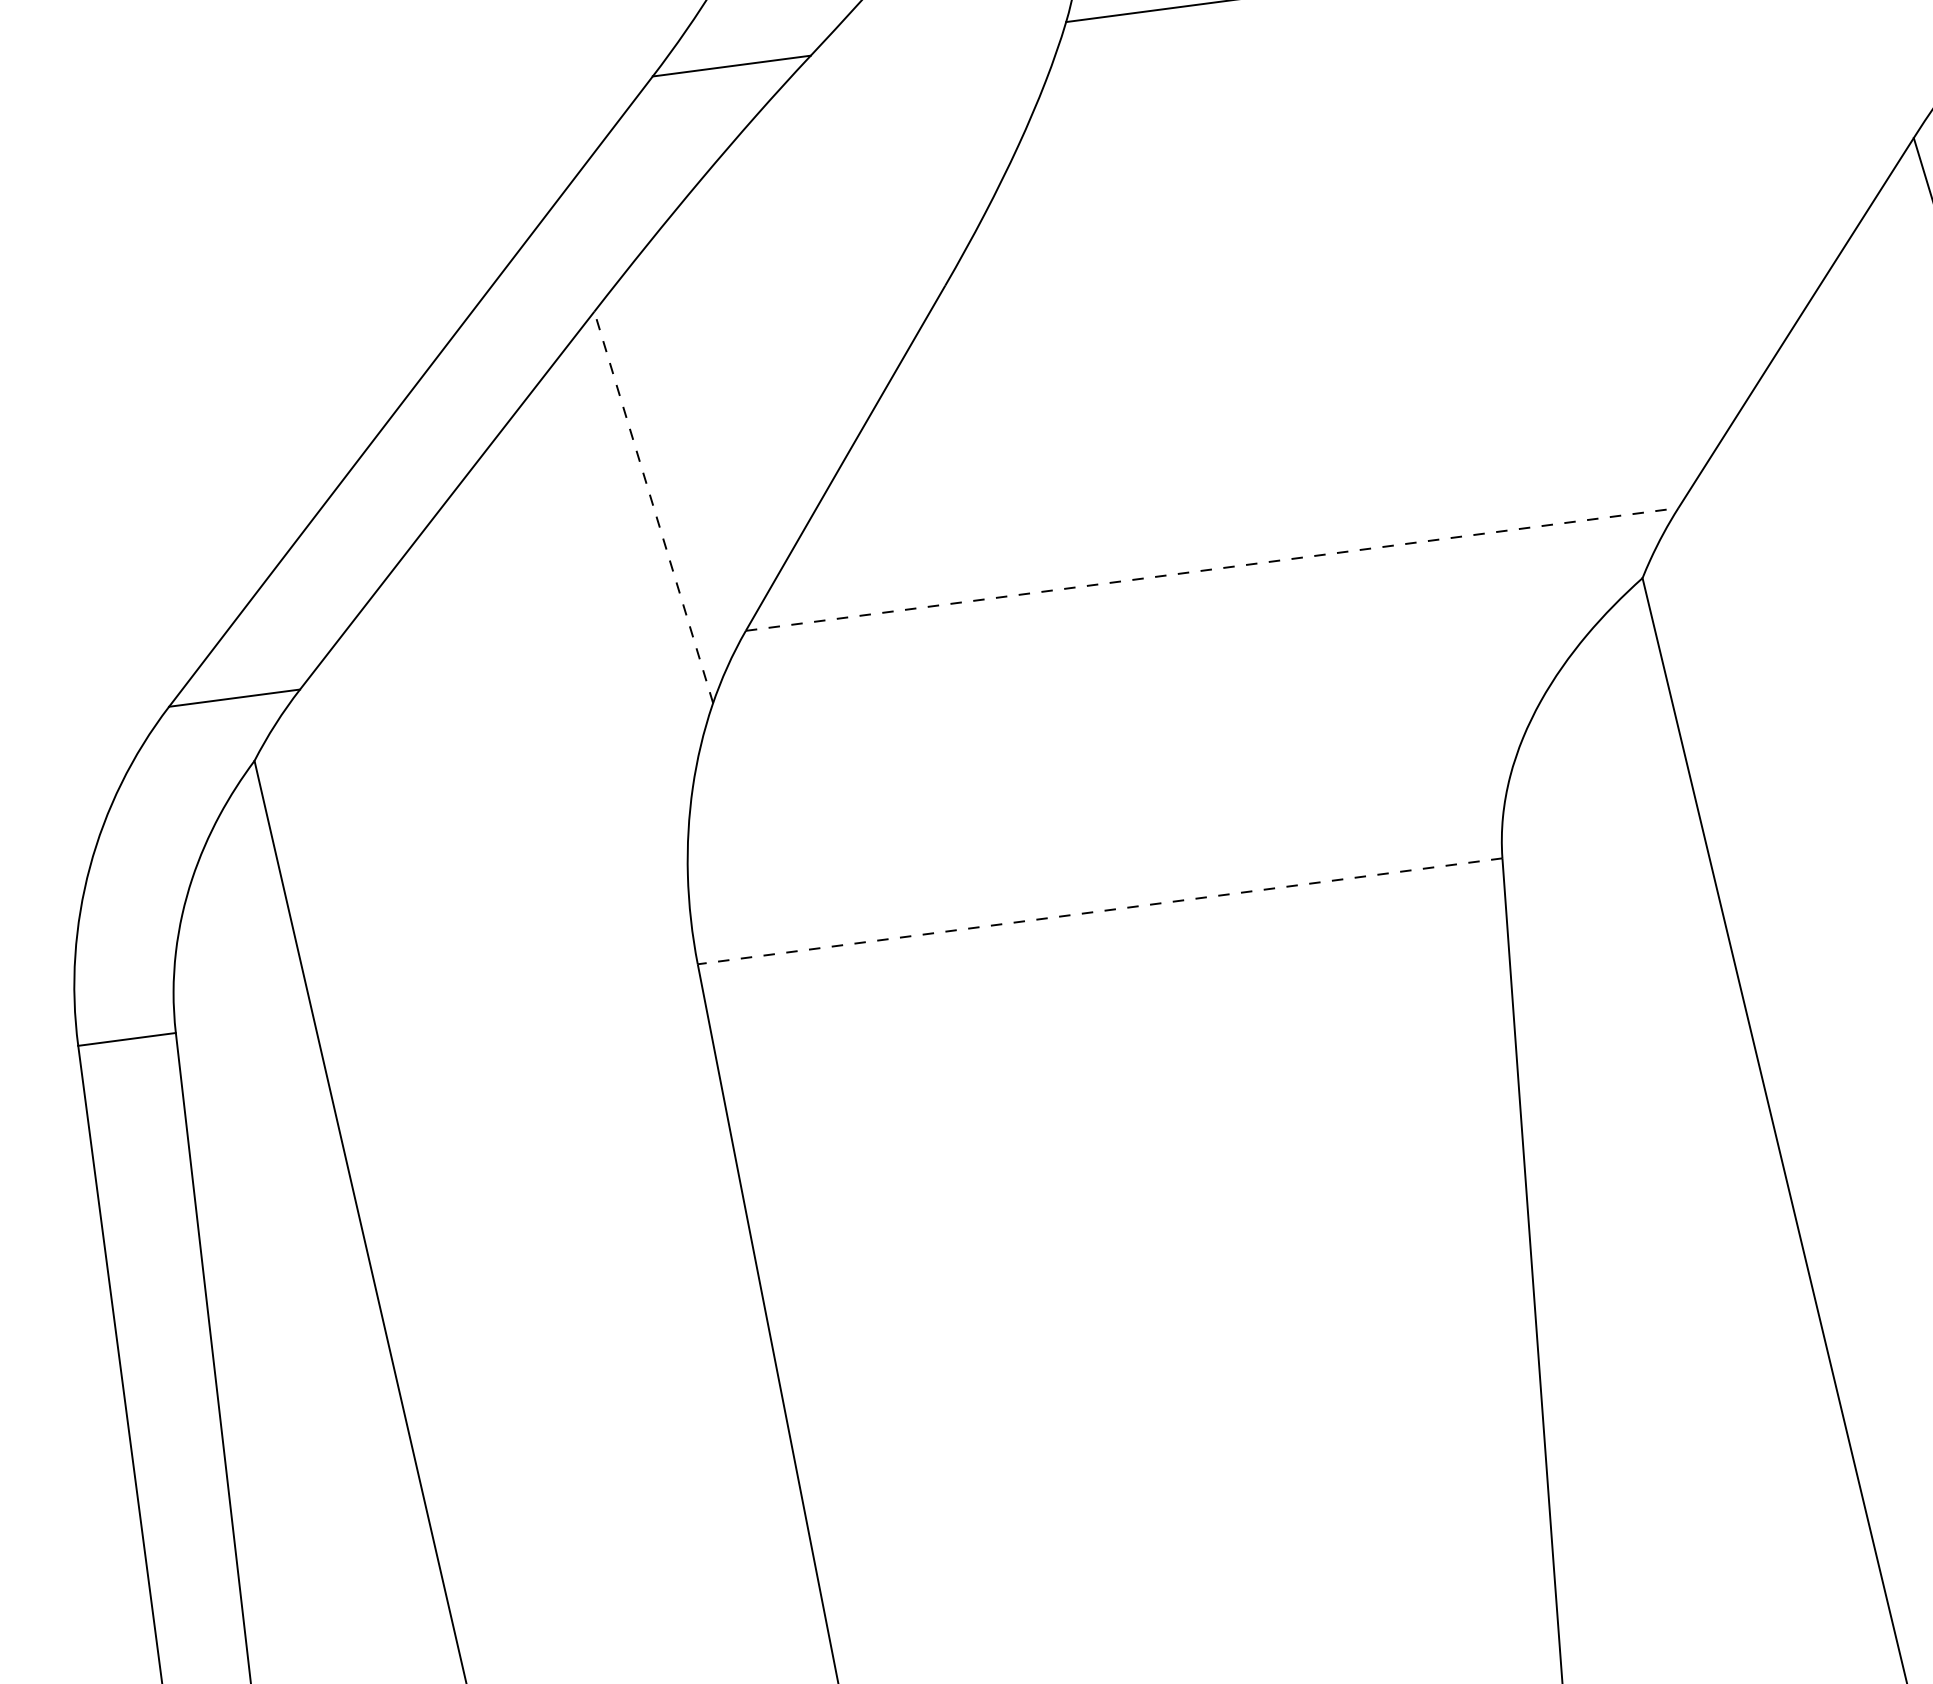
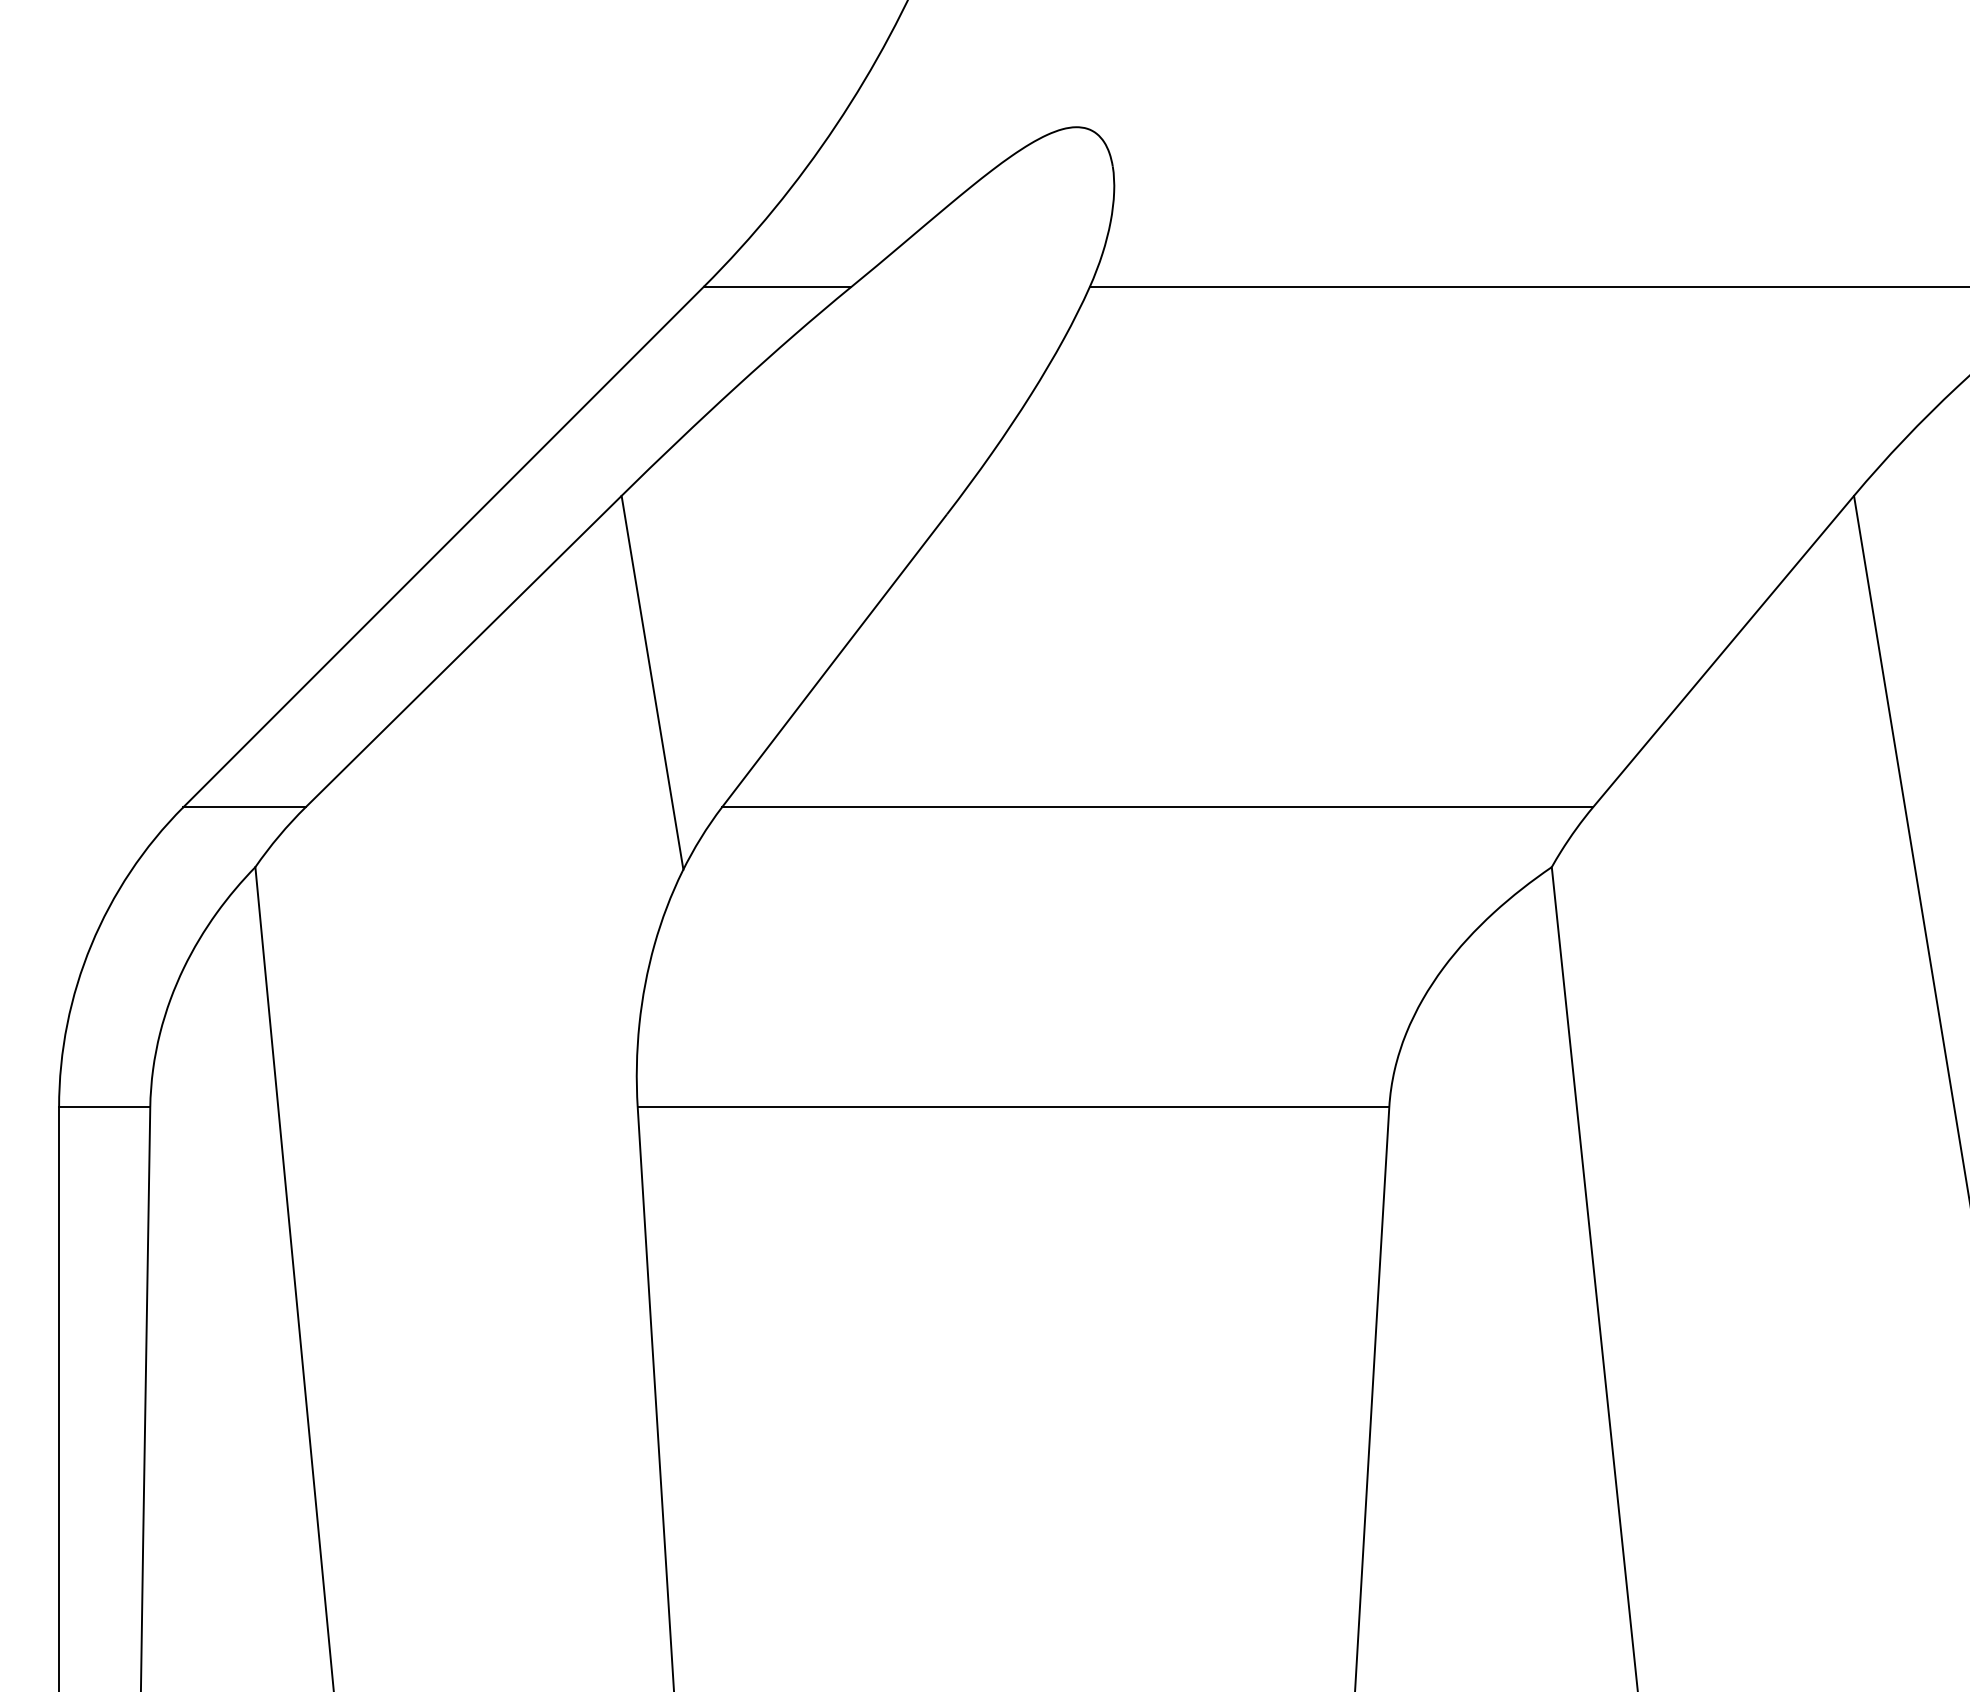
line: (653, 507) -> (652, 682), dashed -> solid
line: (1211, 569) -> (1157, 807), dashed -> solid
line: (1100, 911) -> (1013, 1107), dashed -> solid

